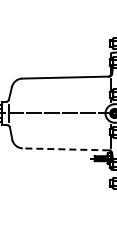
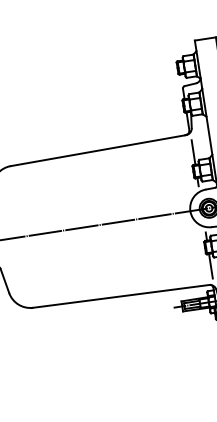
line: (65, 149) -> (120, 296), dashed -> solid

